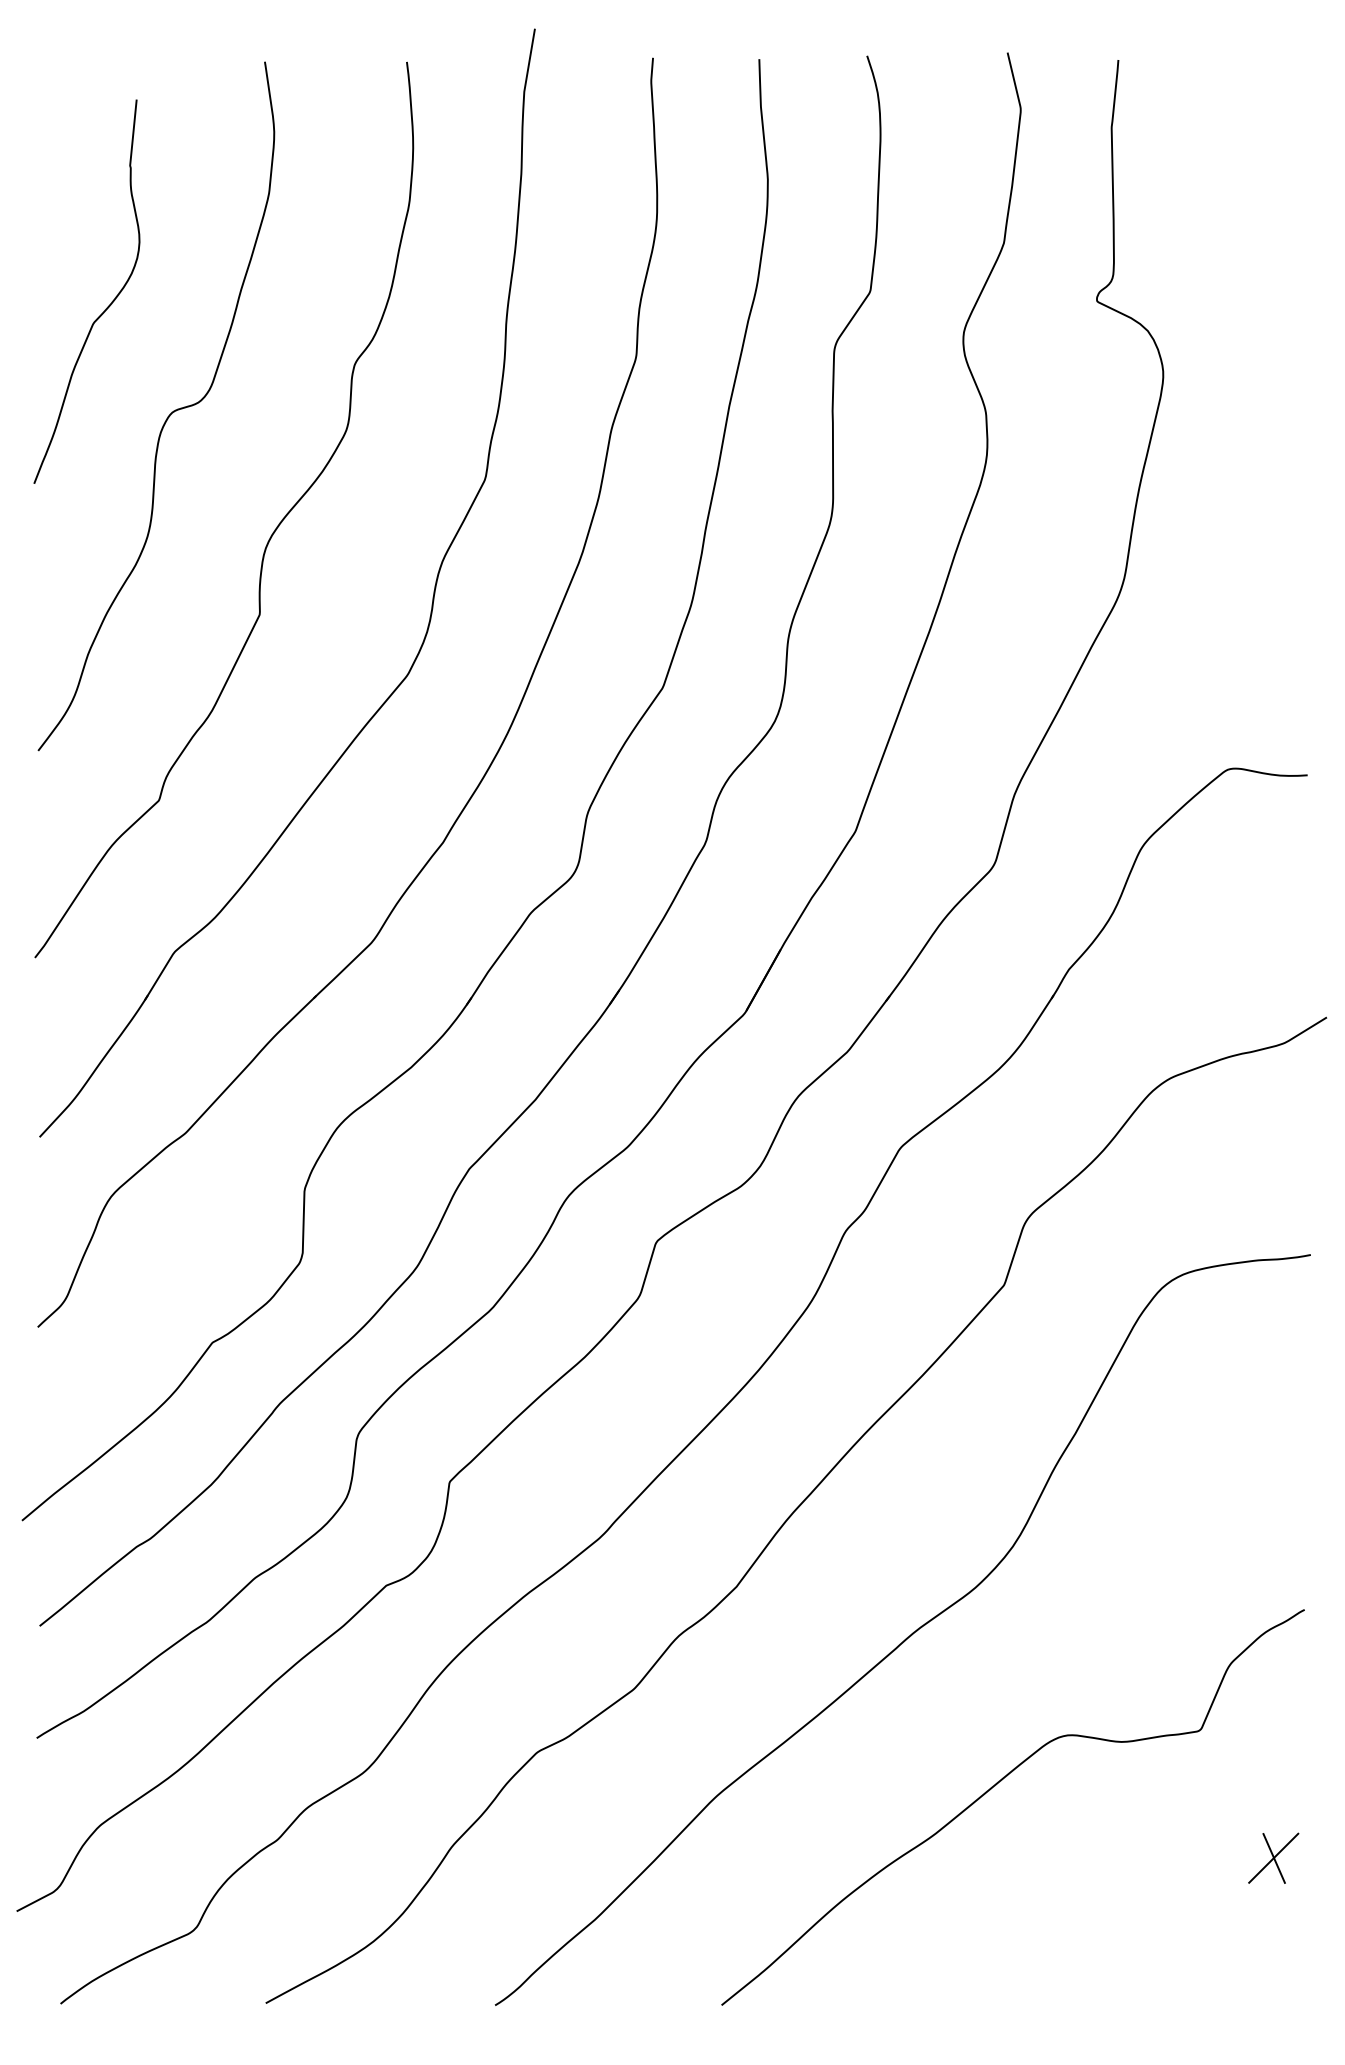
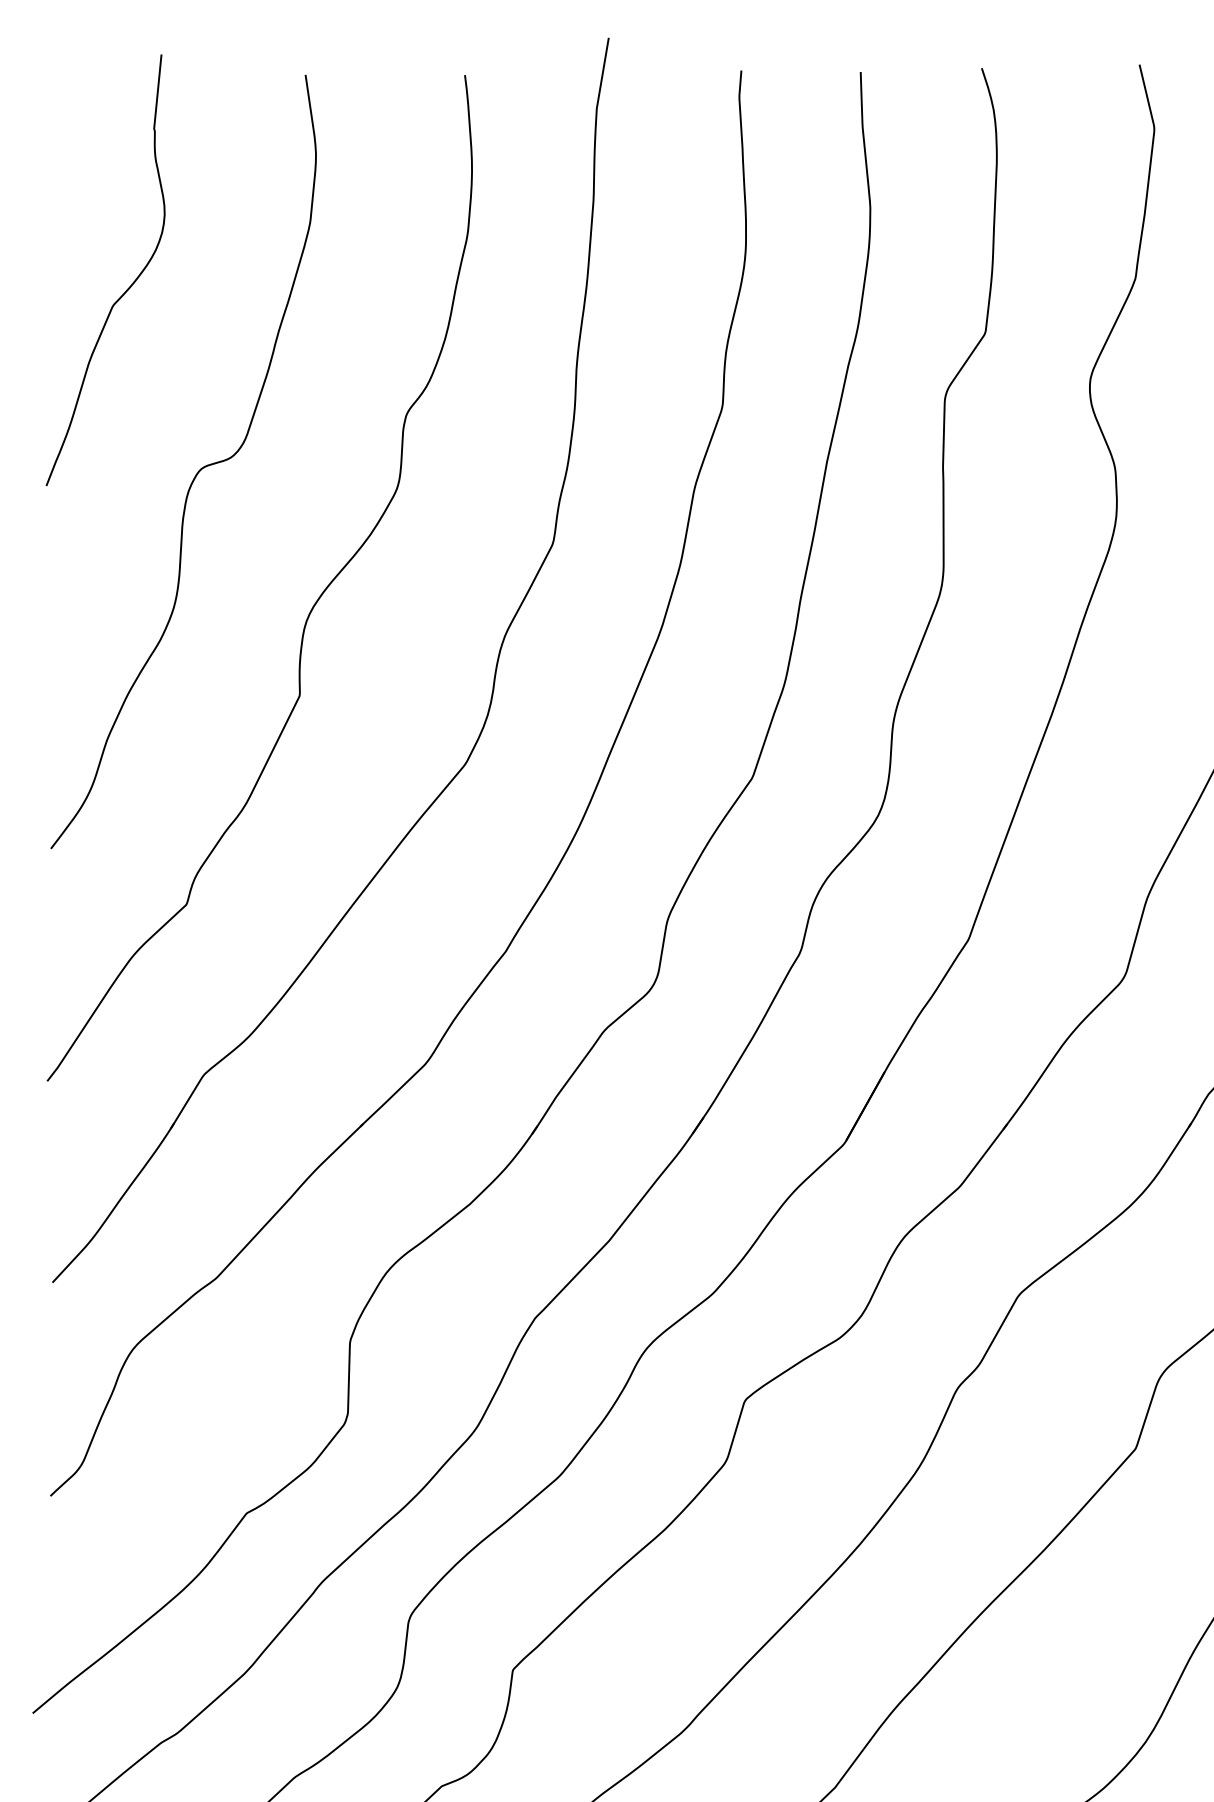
curve: (105, 308) -> (126, 289), moved

